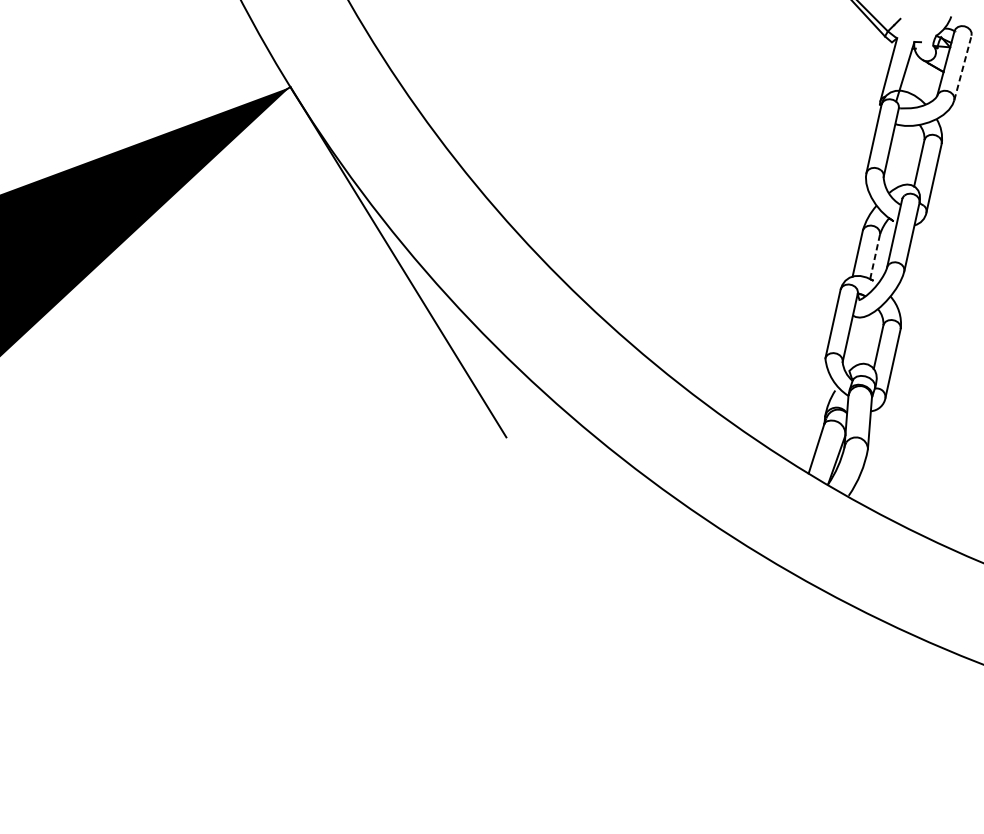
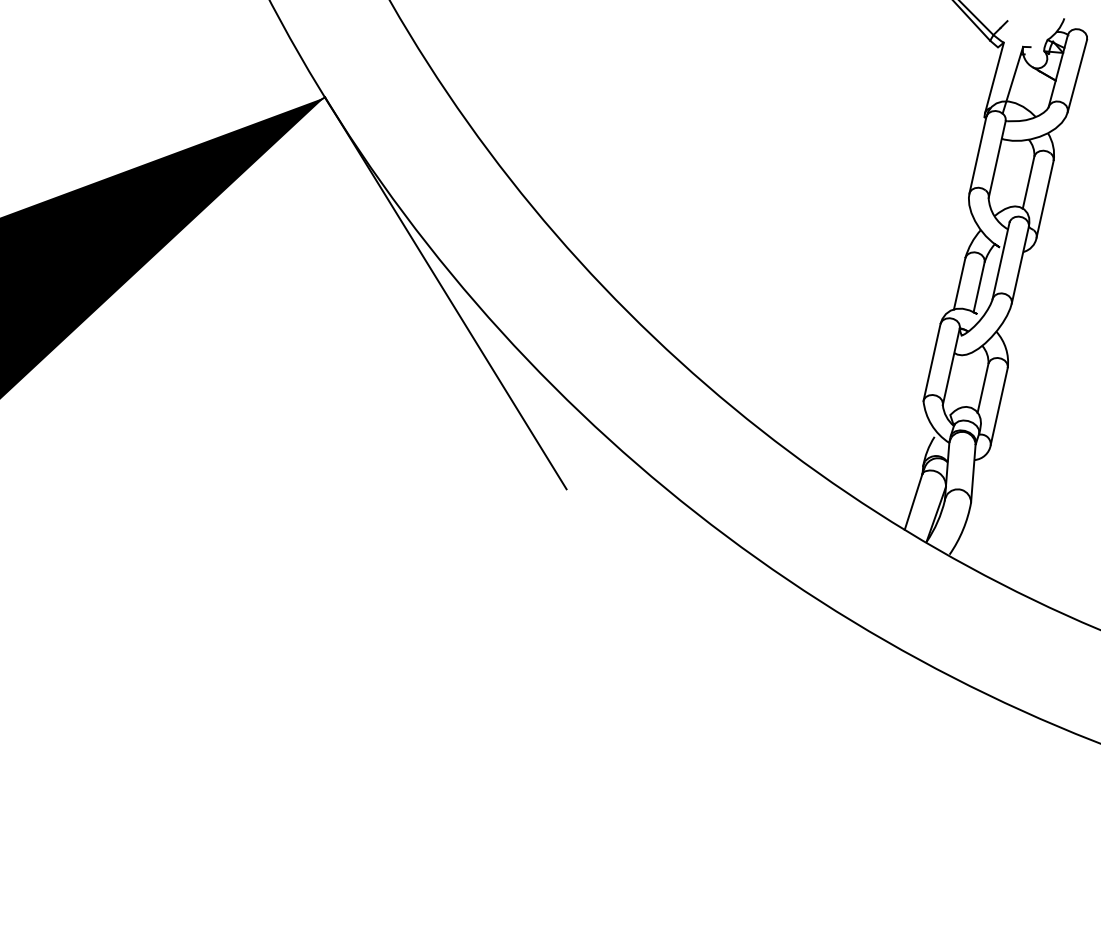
line: (963, 67) -> (1077, 75), dashed -> solid
line: (875, 257) -> (979, 287), dashed -> solid

